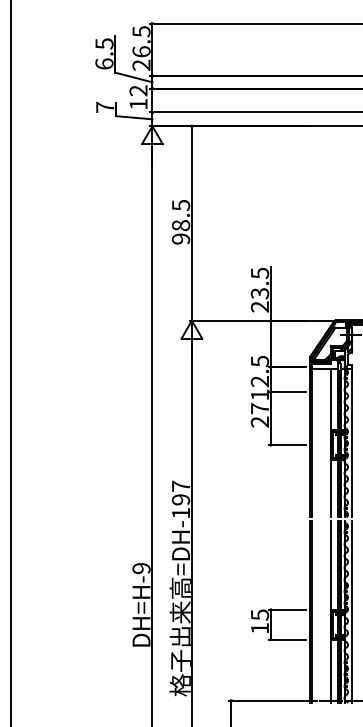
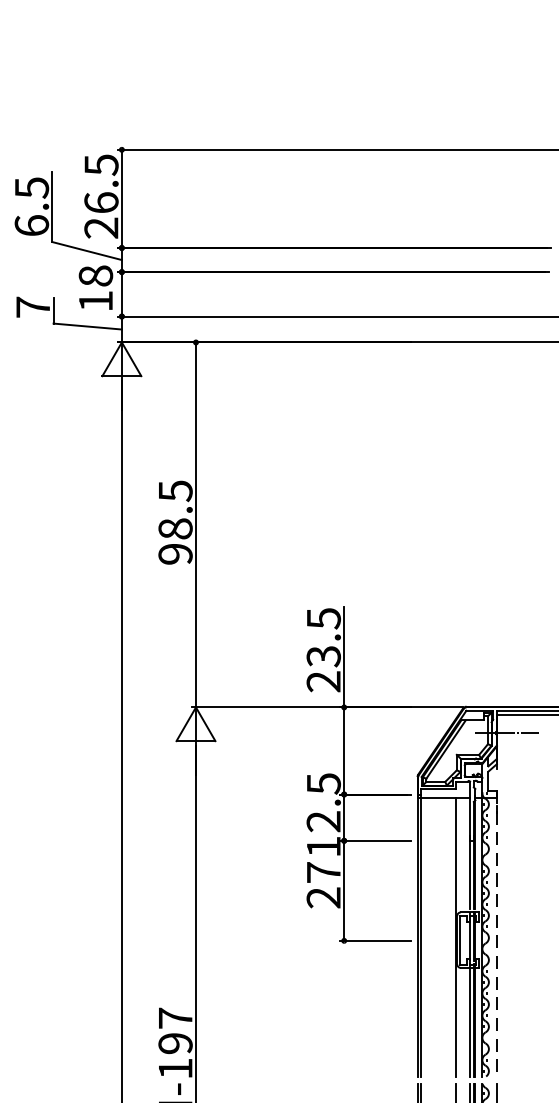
text: (138, 90) -> (95, 275), 12 -> 18
line: (352, 441) -> (497, 934), solid -> dashed

